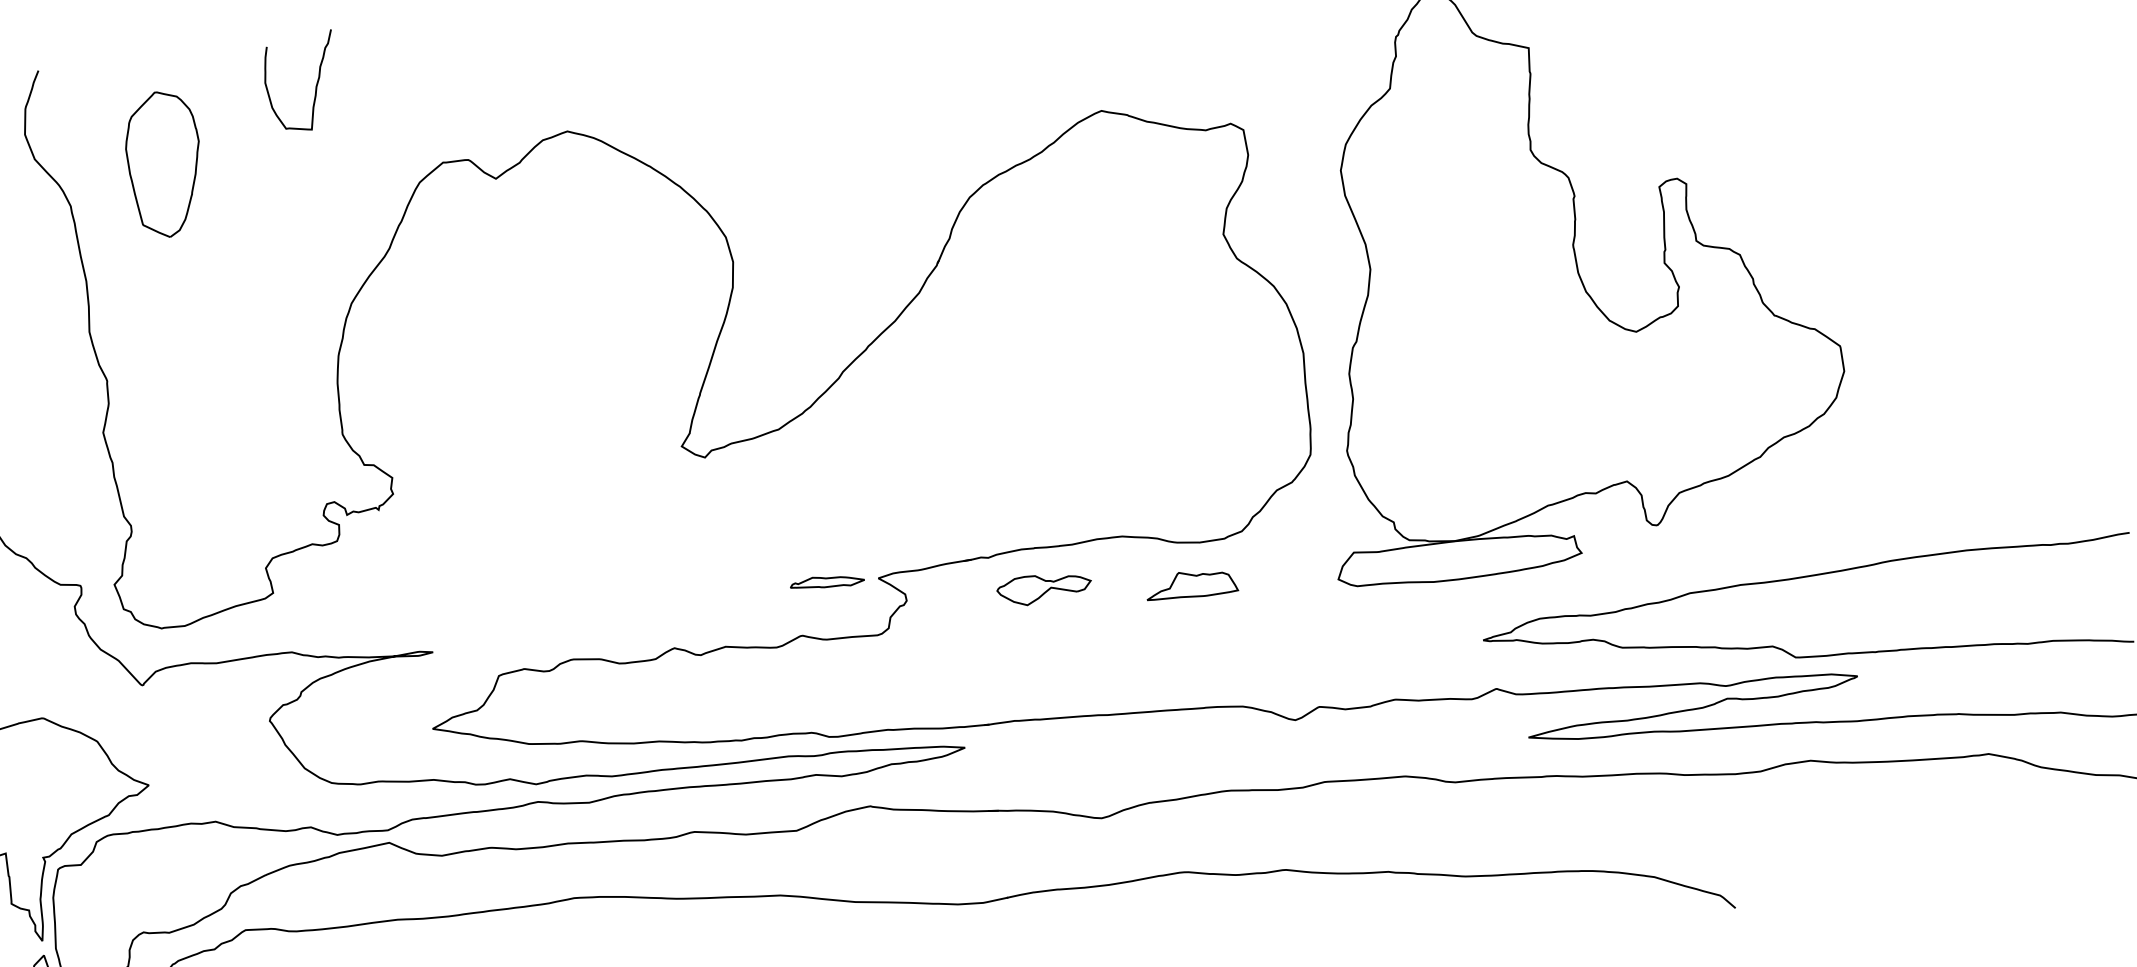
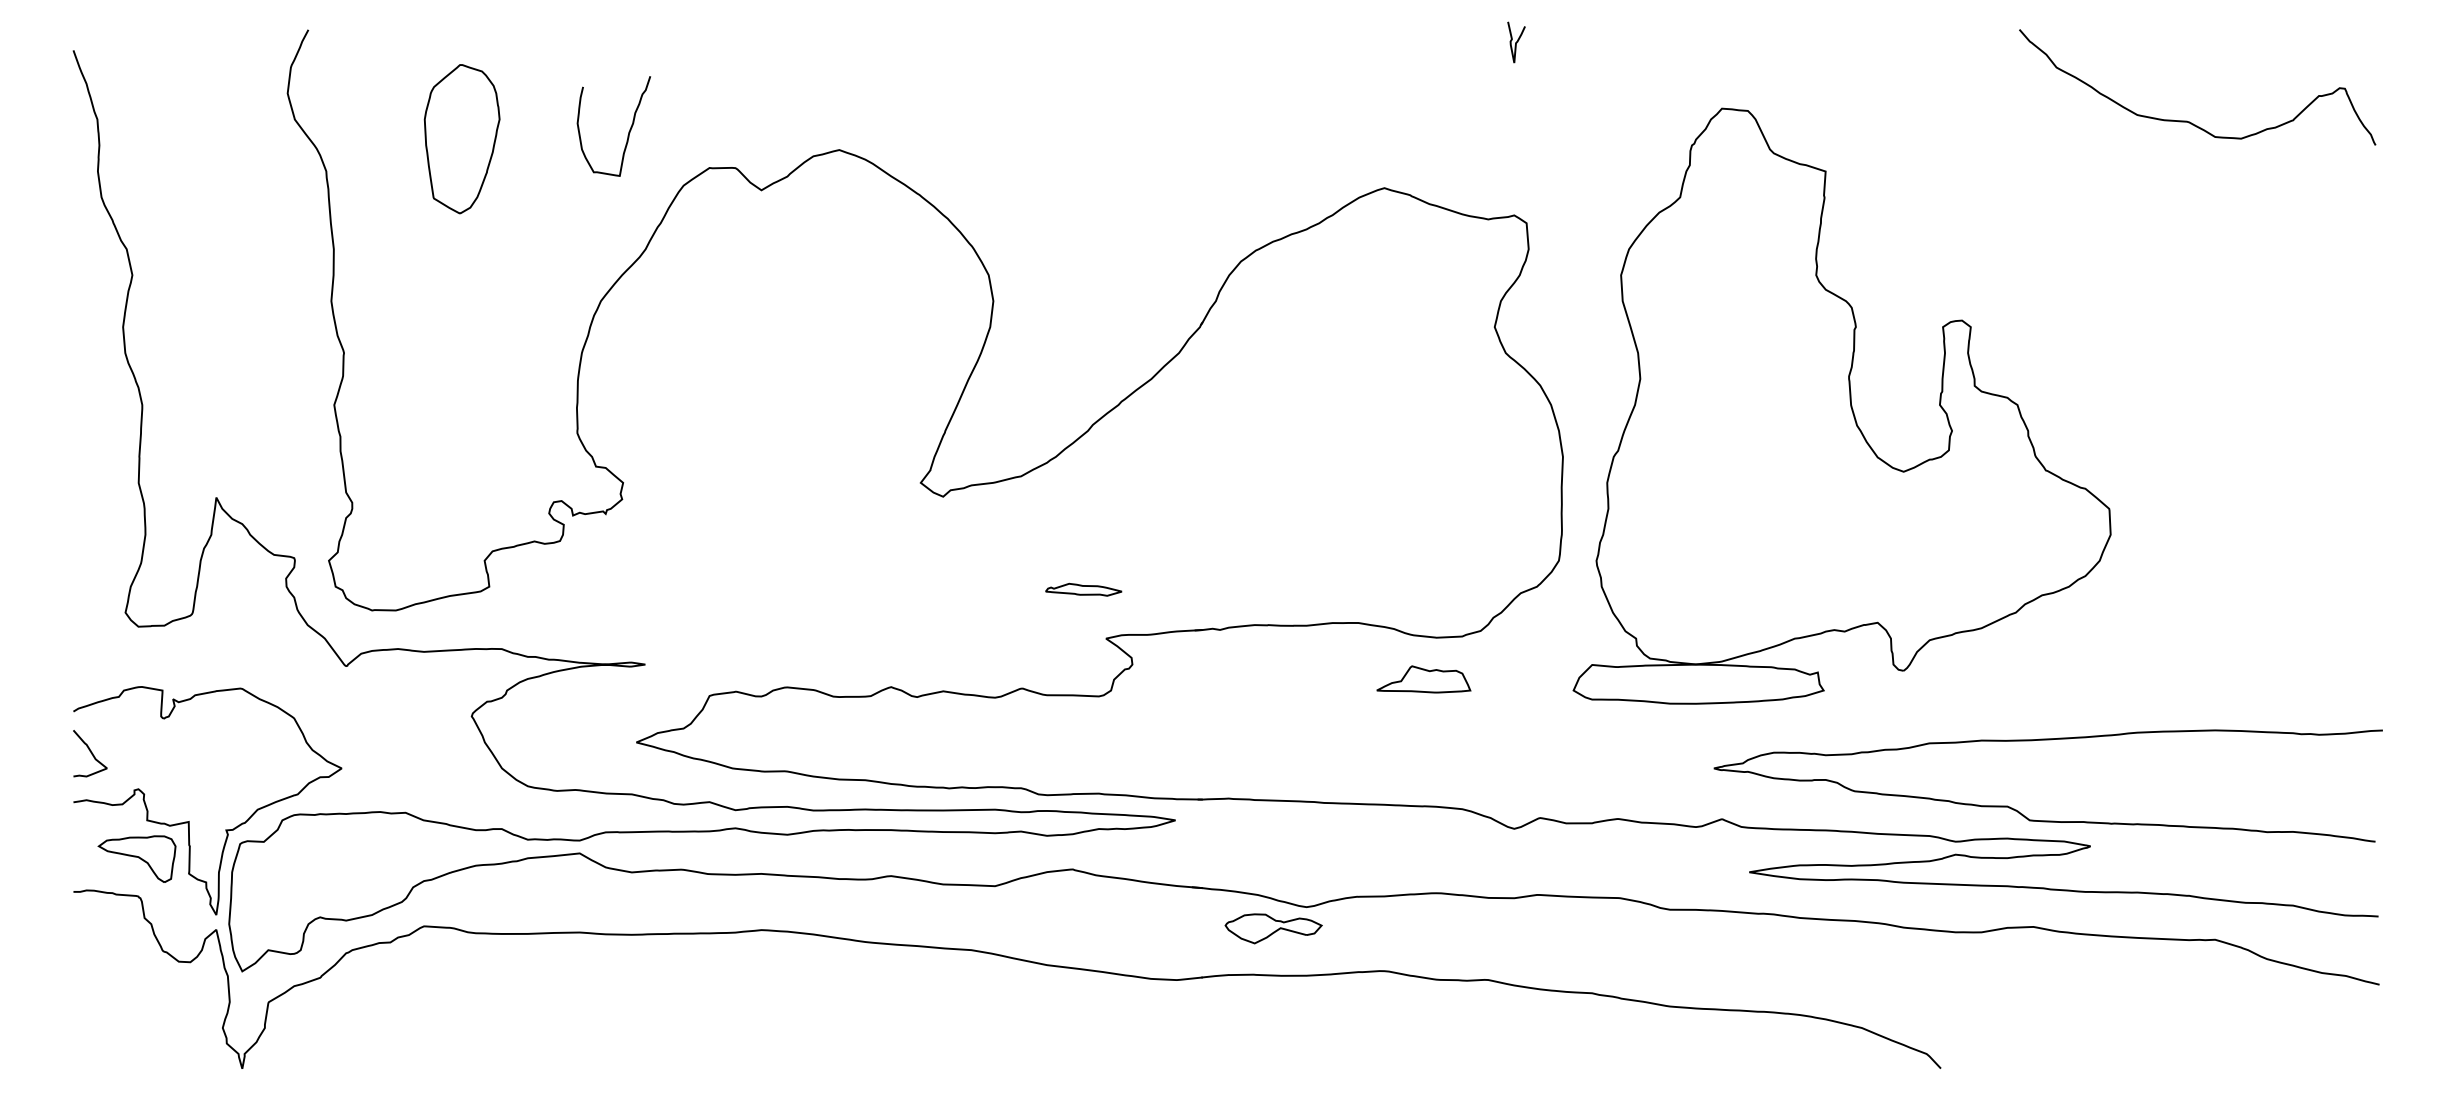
curve: (315, 85) -> (628, 131), moved
part: (163, 164) -> (461, 139), moved
part: (827, 581) -> (1083, 589), moved
part: (1044, 588) -> (1273, 928), moved

